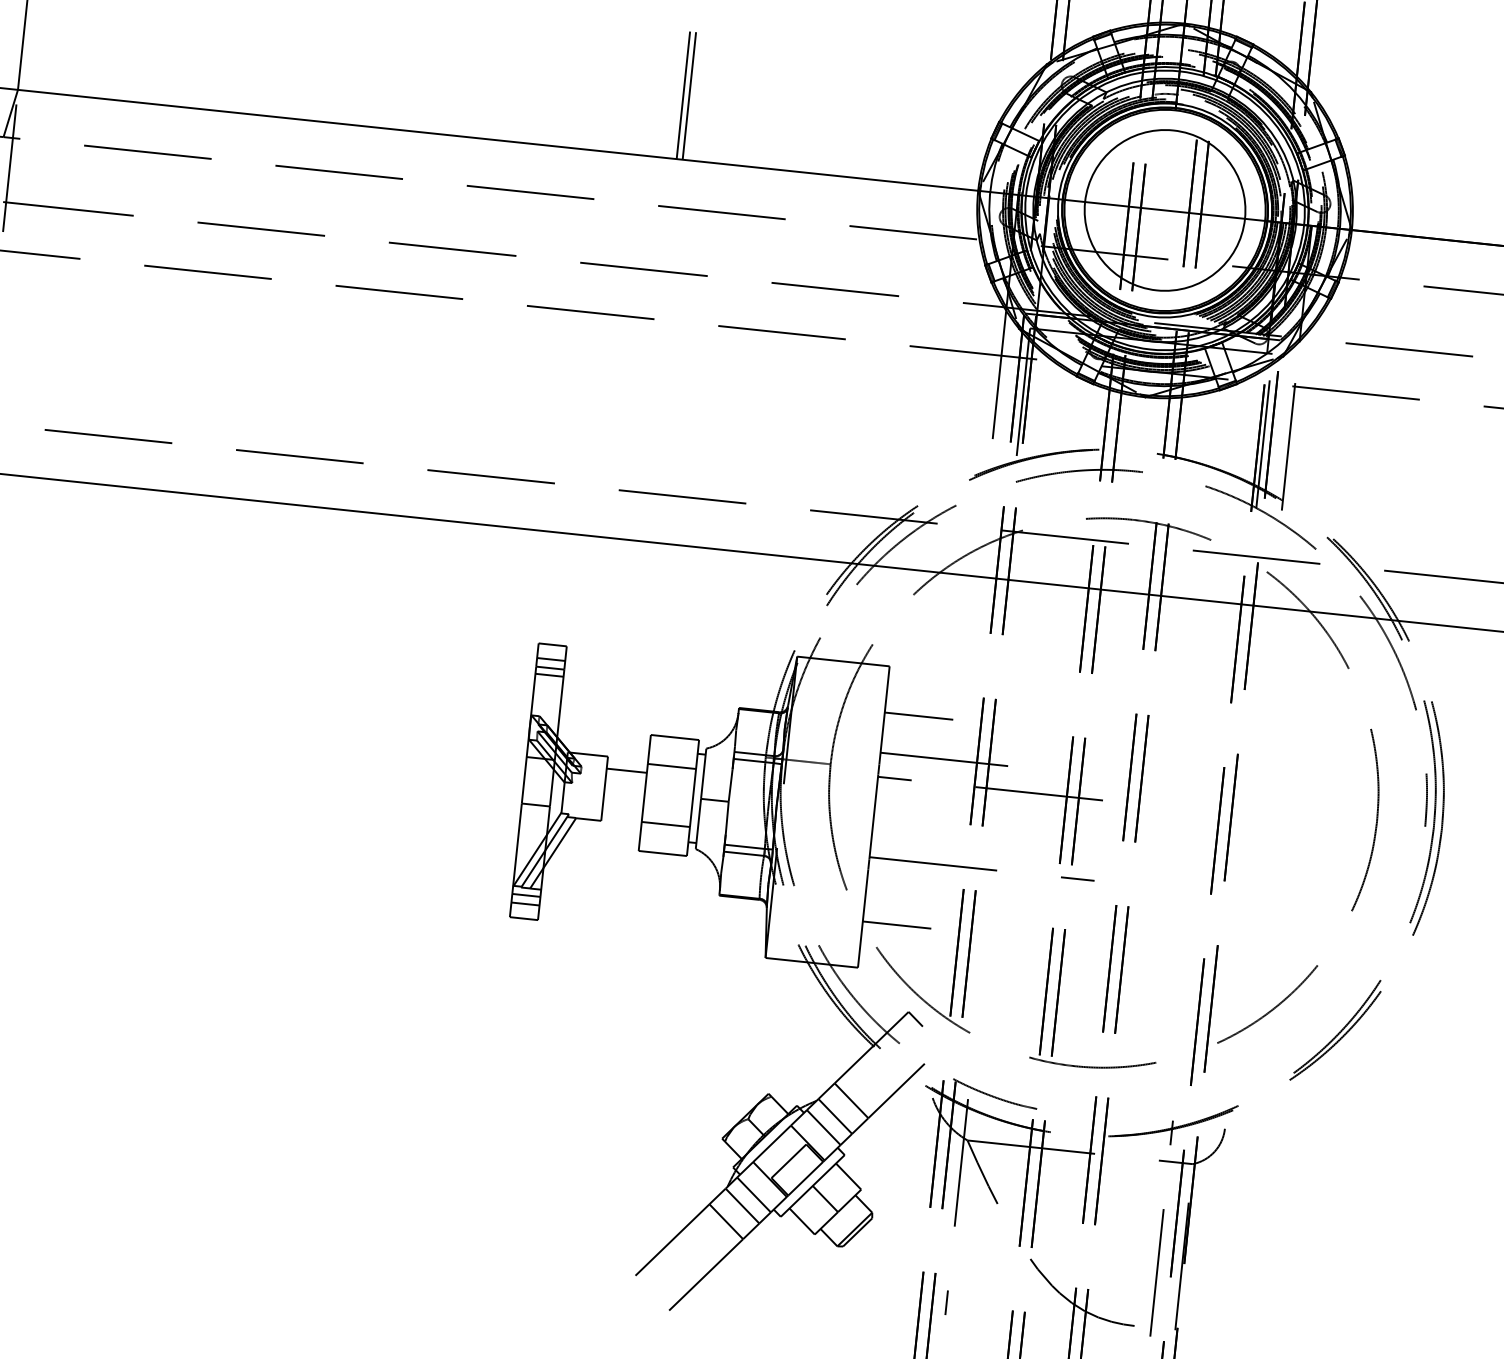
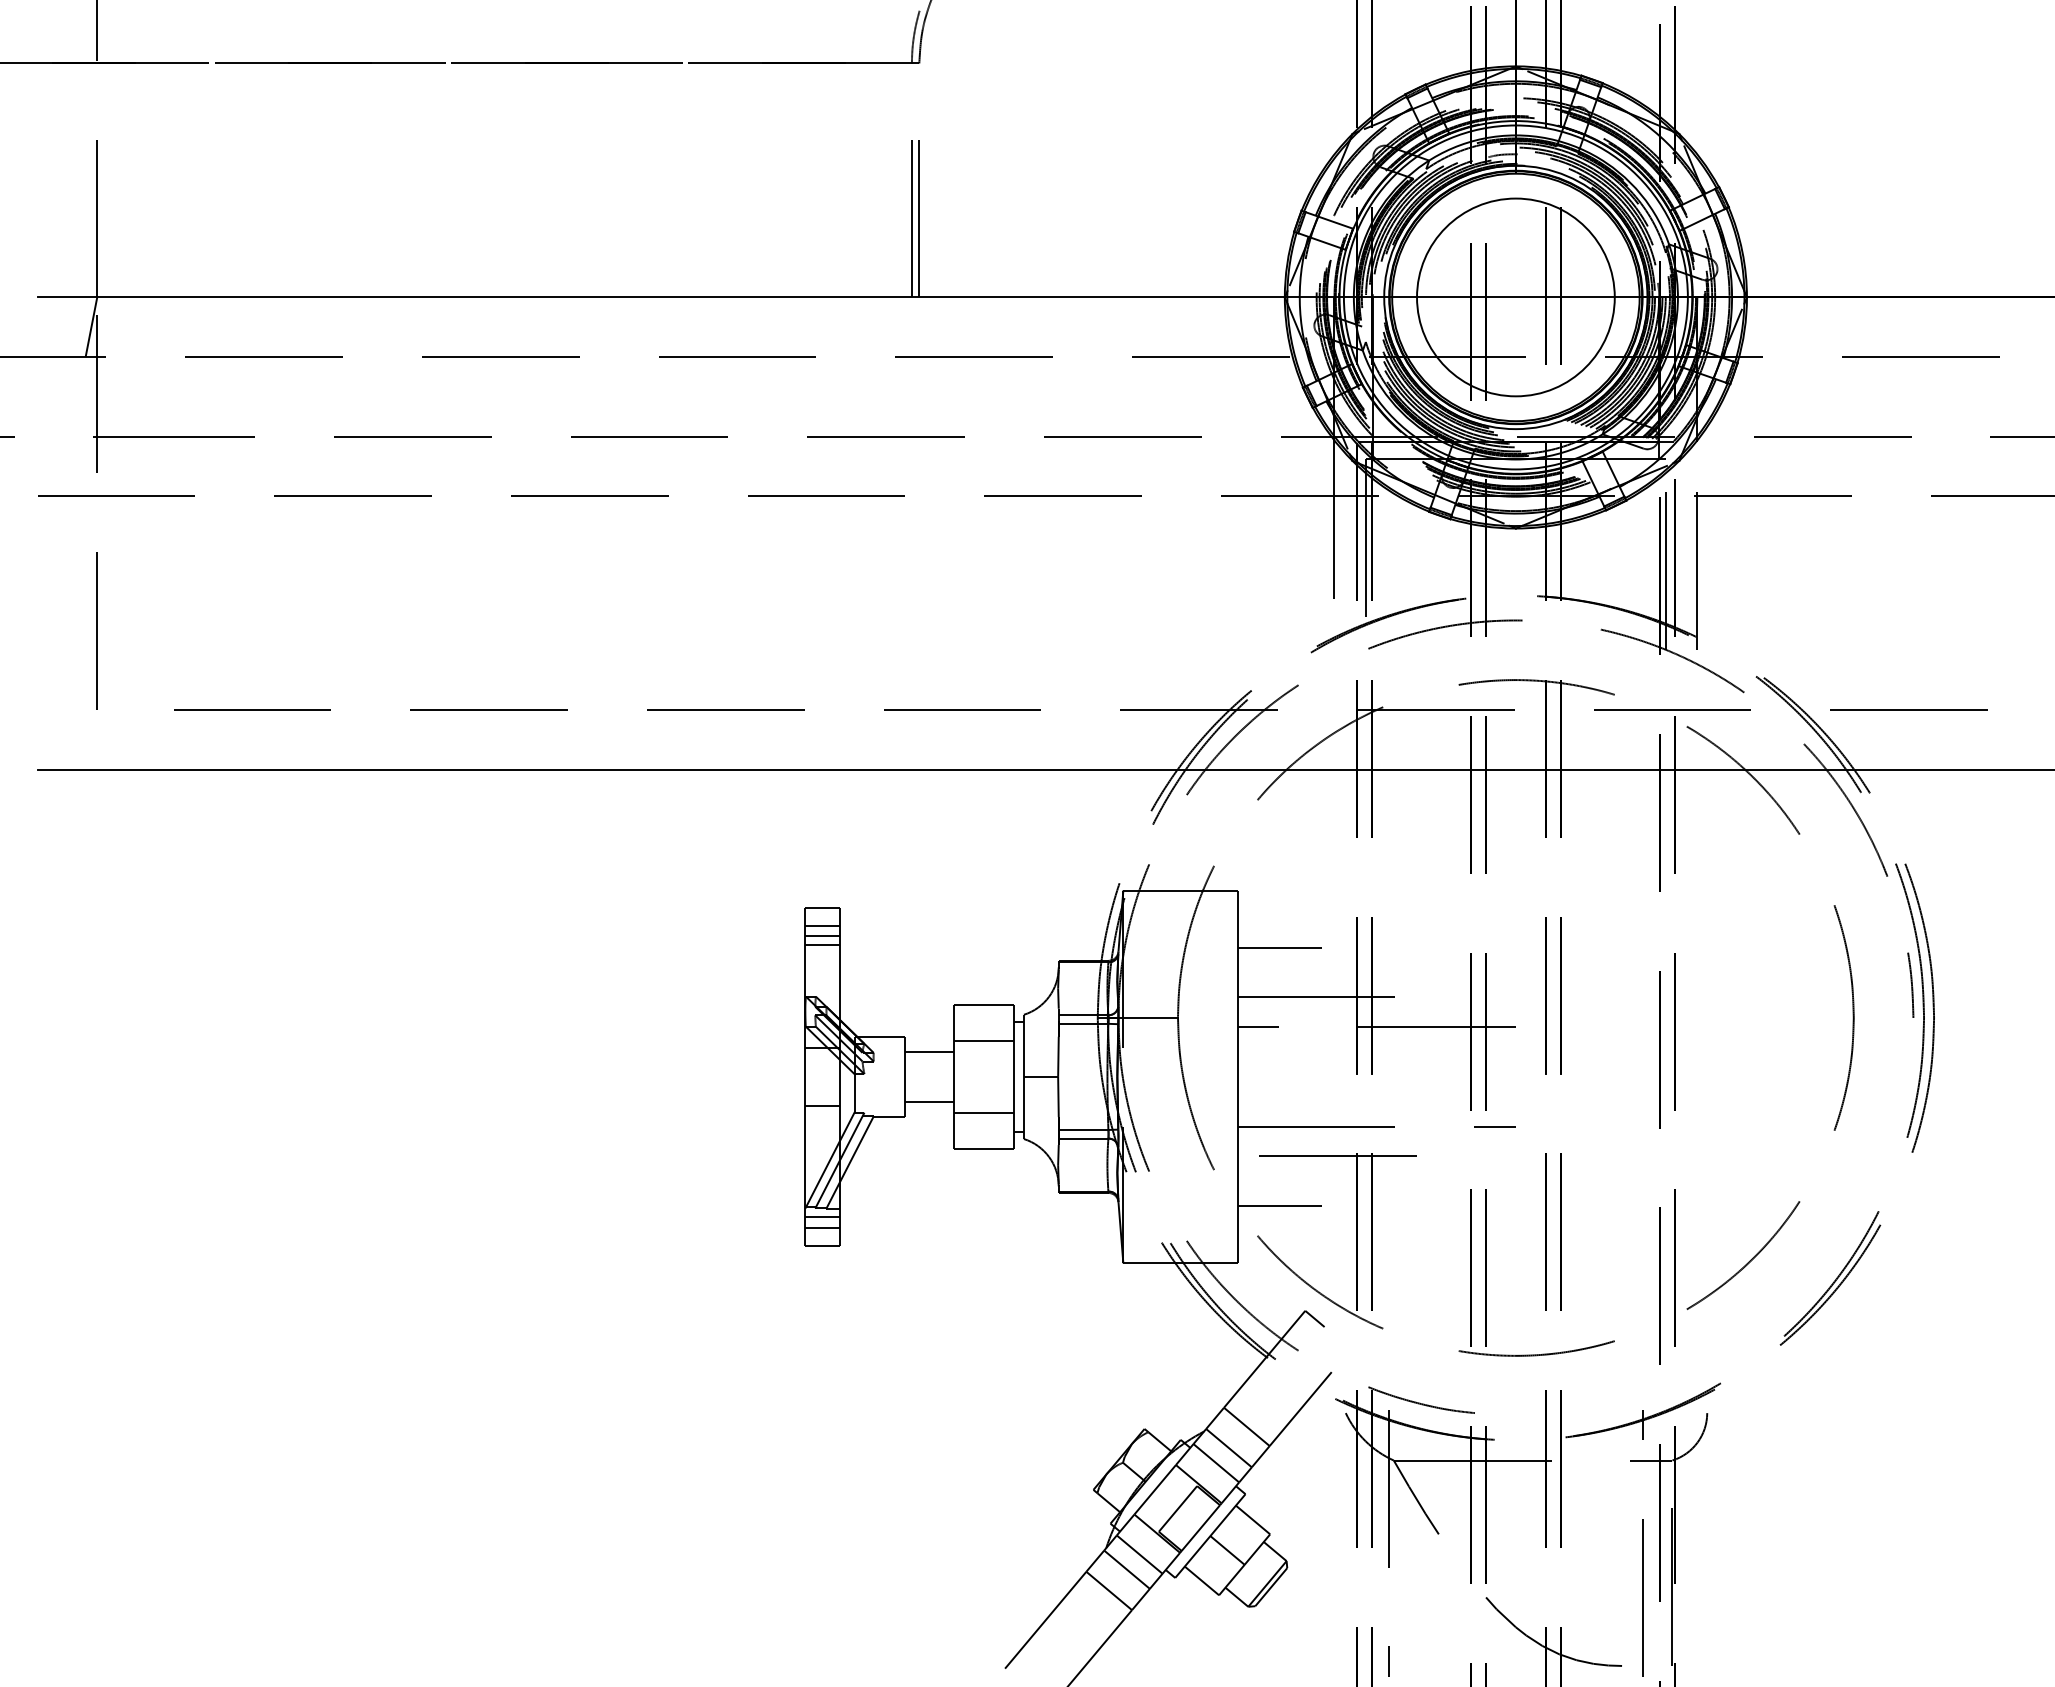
line: (622, 810) -> (929, 1101), added
line: (939, 889) -> (1327, 1156), added

